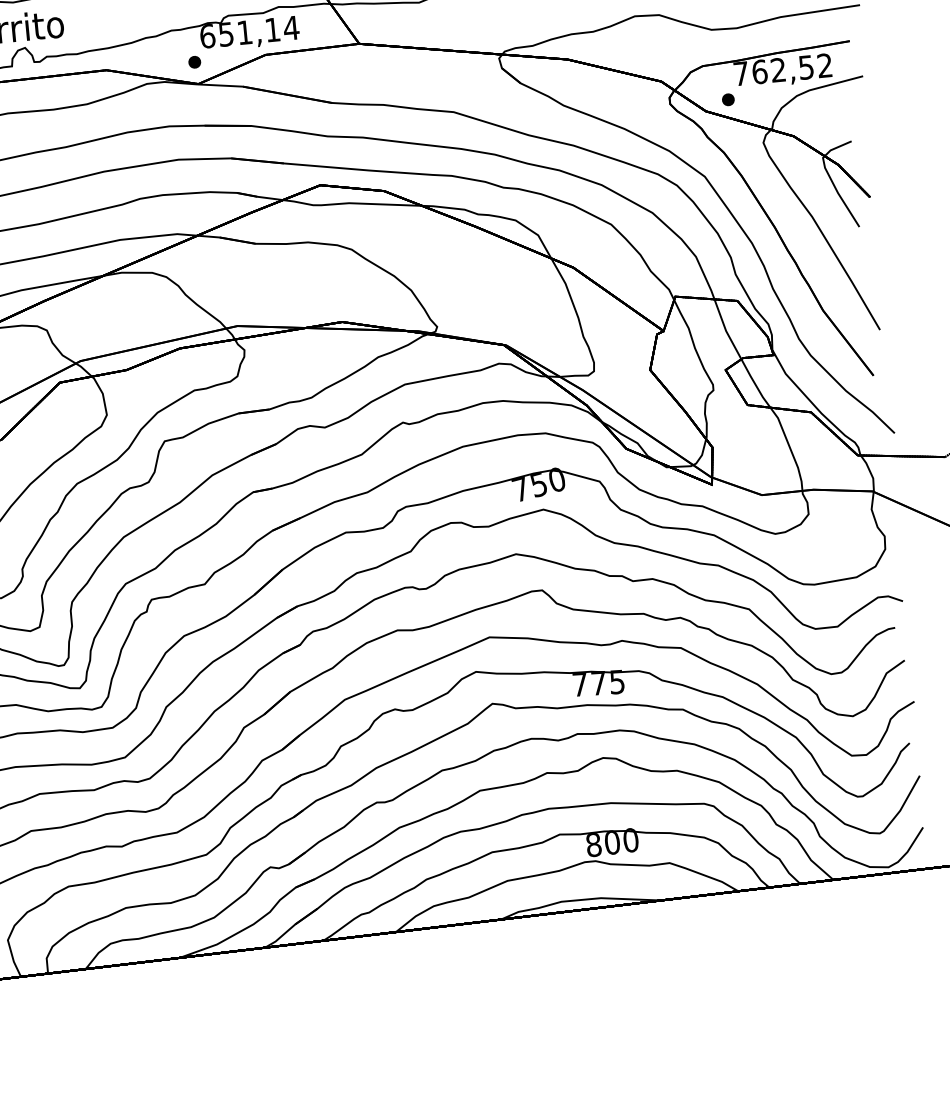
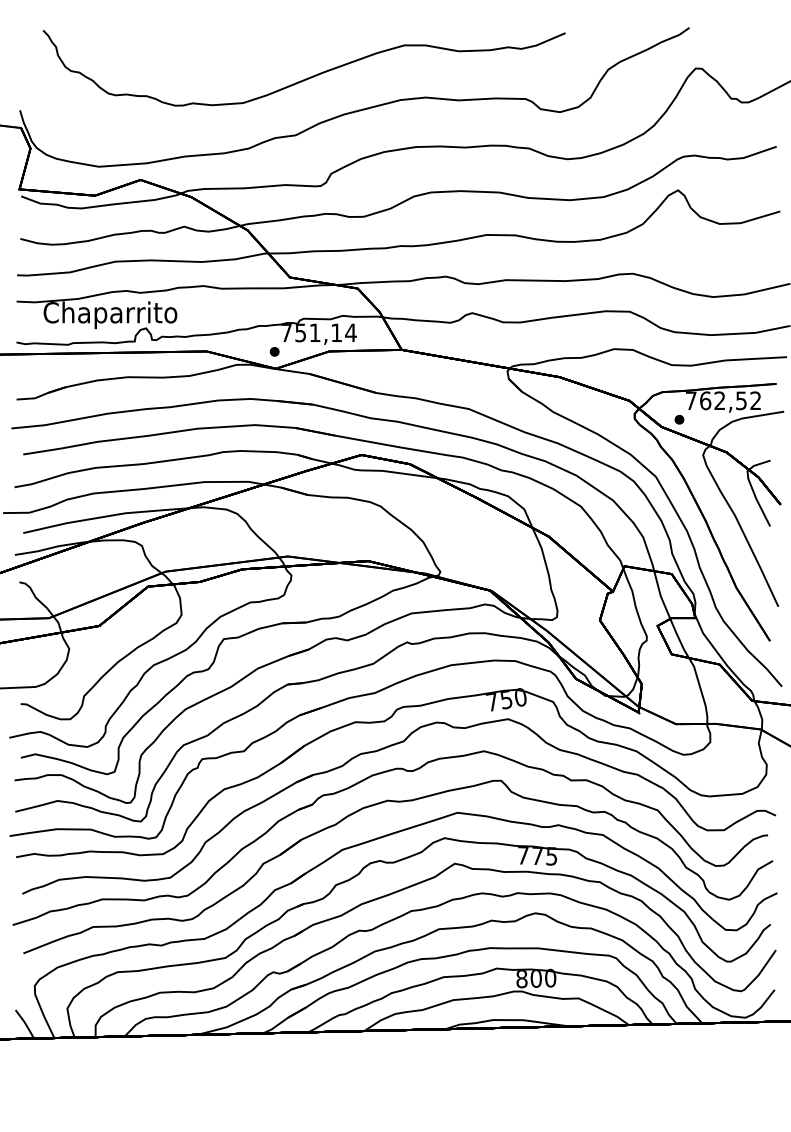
text: (207, 36) -> (286, 333), 651,14 -> 751,14

